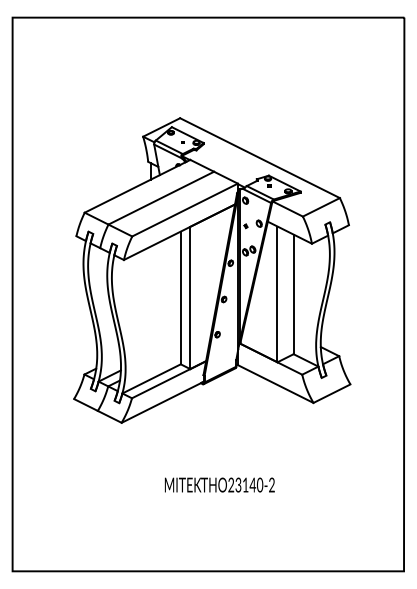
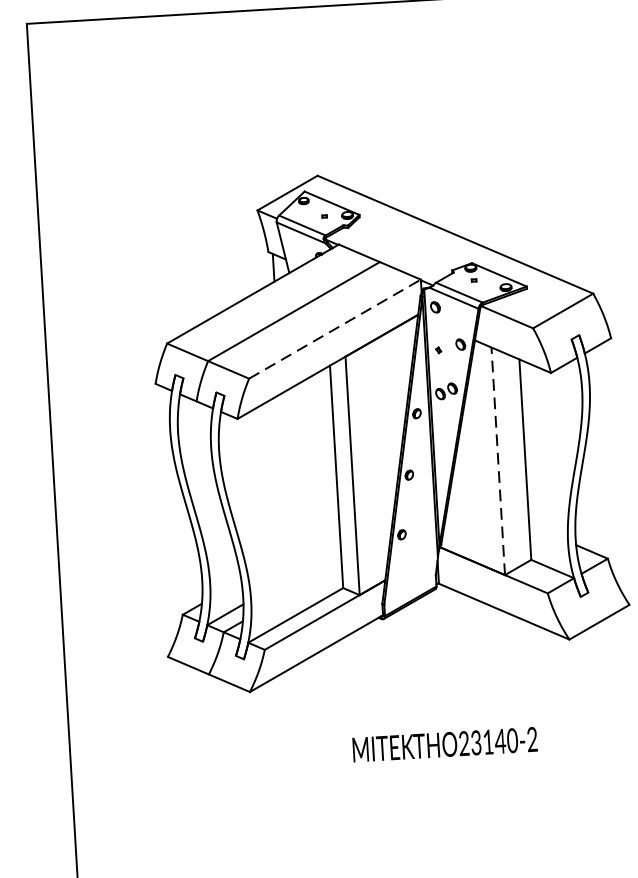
line: (185, 209) -> (335, 328), solid -> dashed
line: (277, 294) -> (498, 461), solid -> dashed
text: (219, 484) -> (444, 743), moved

